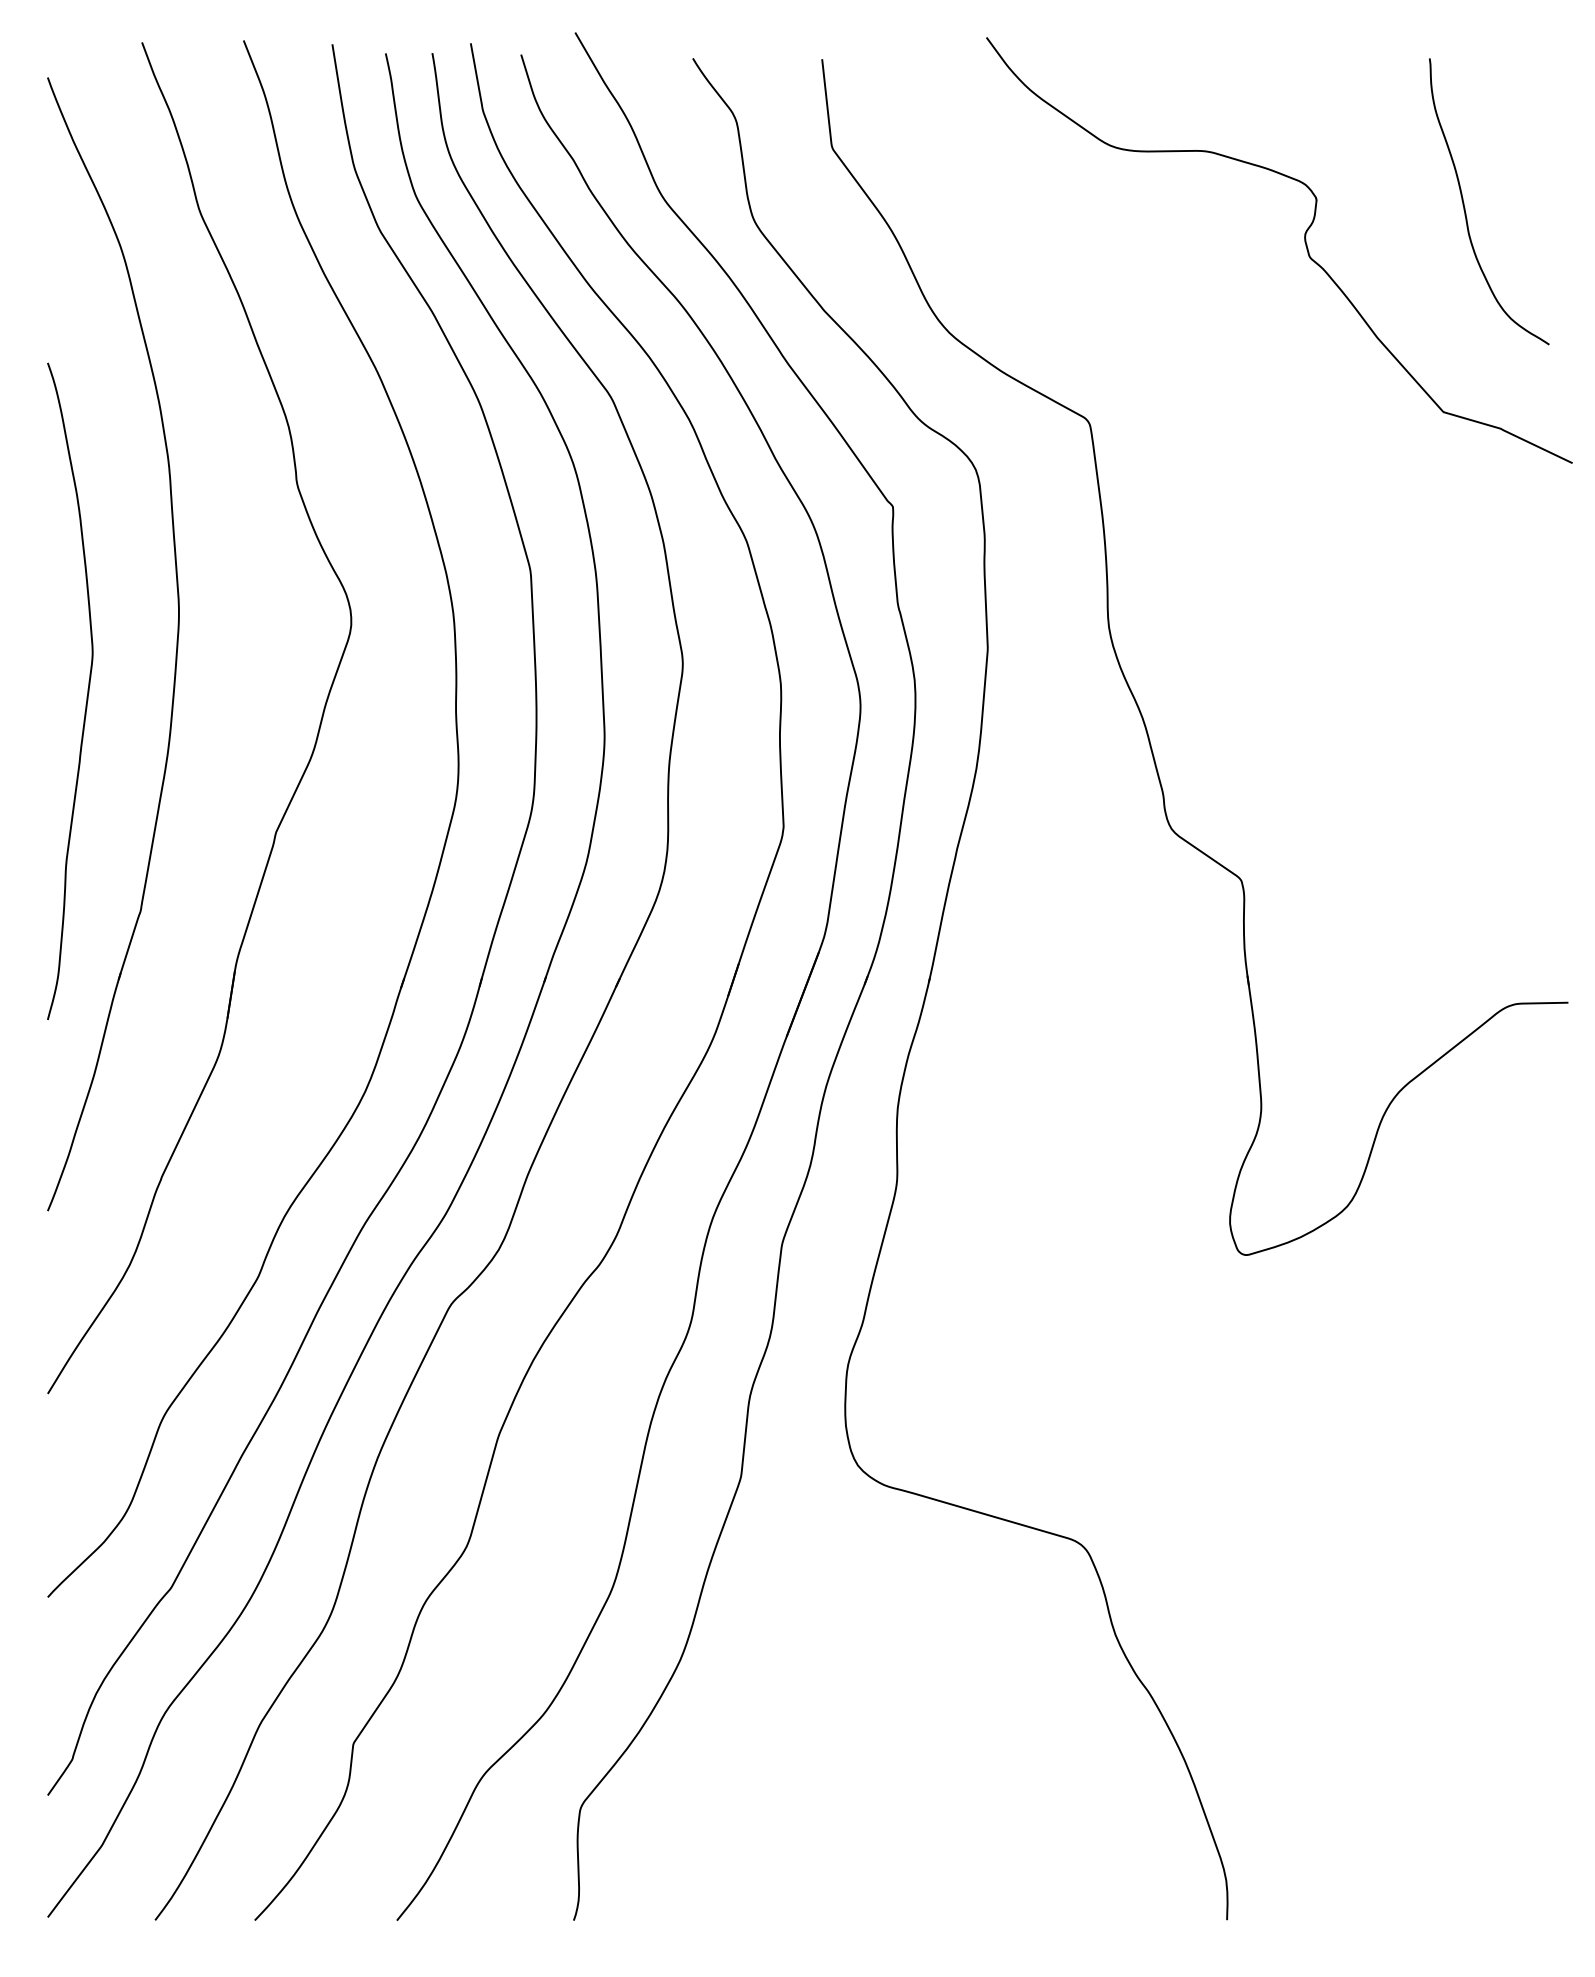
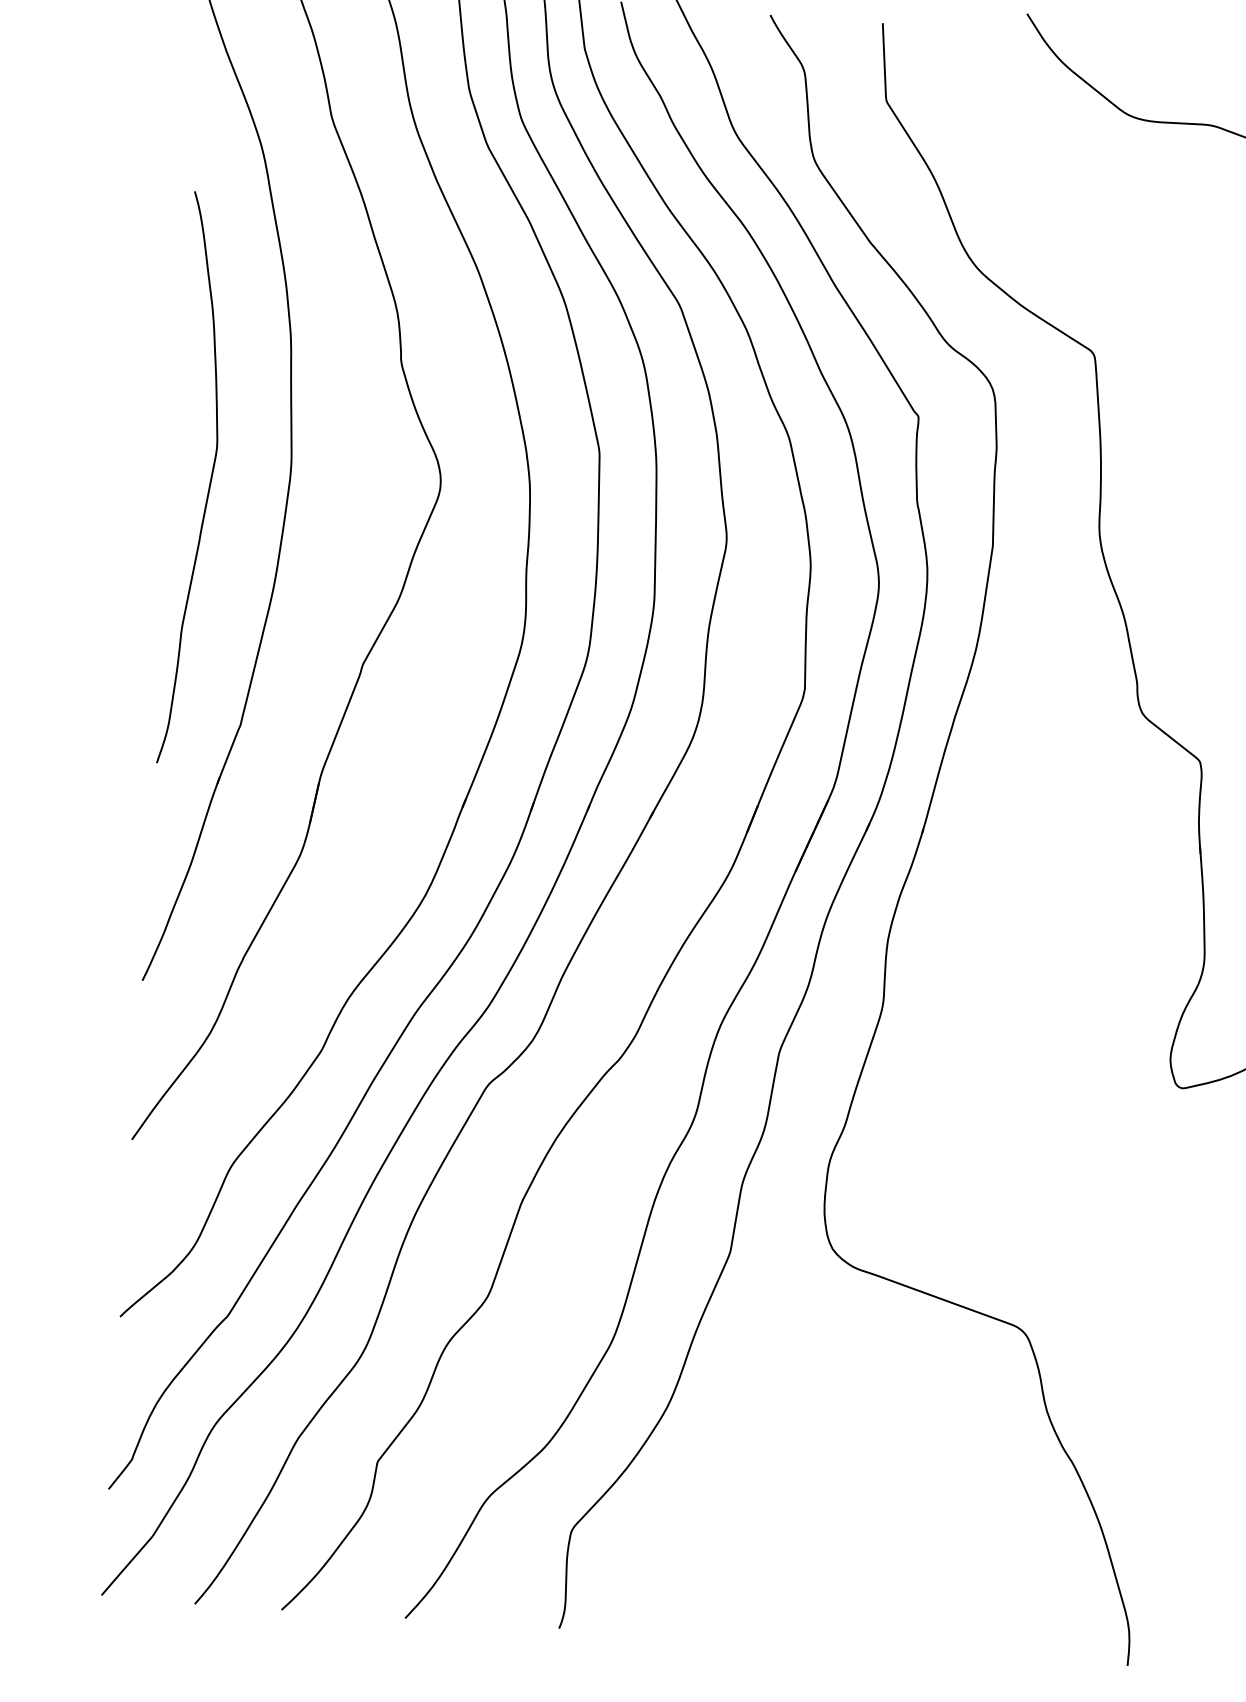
curve: (87, 690) -> (210, 478), moved

